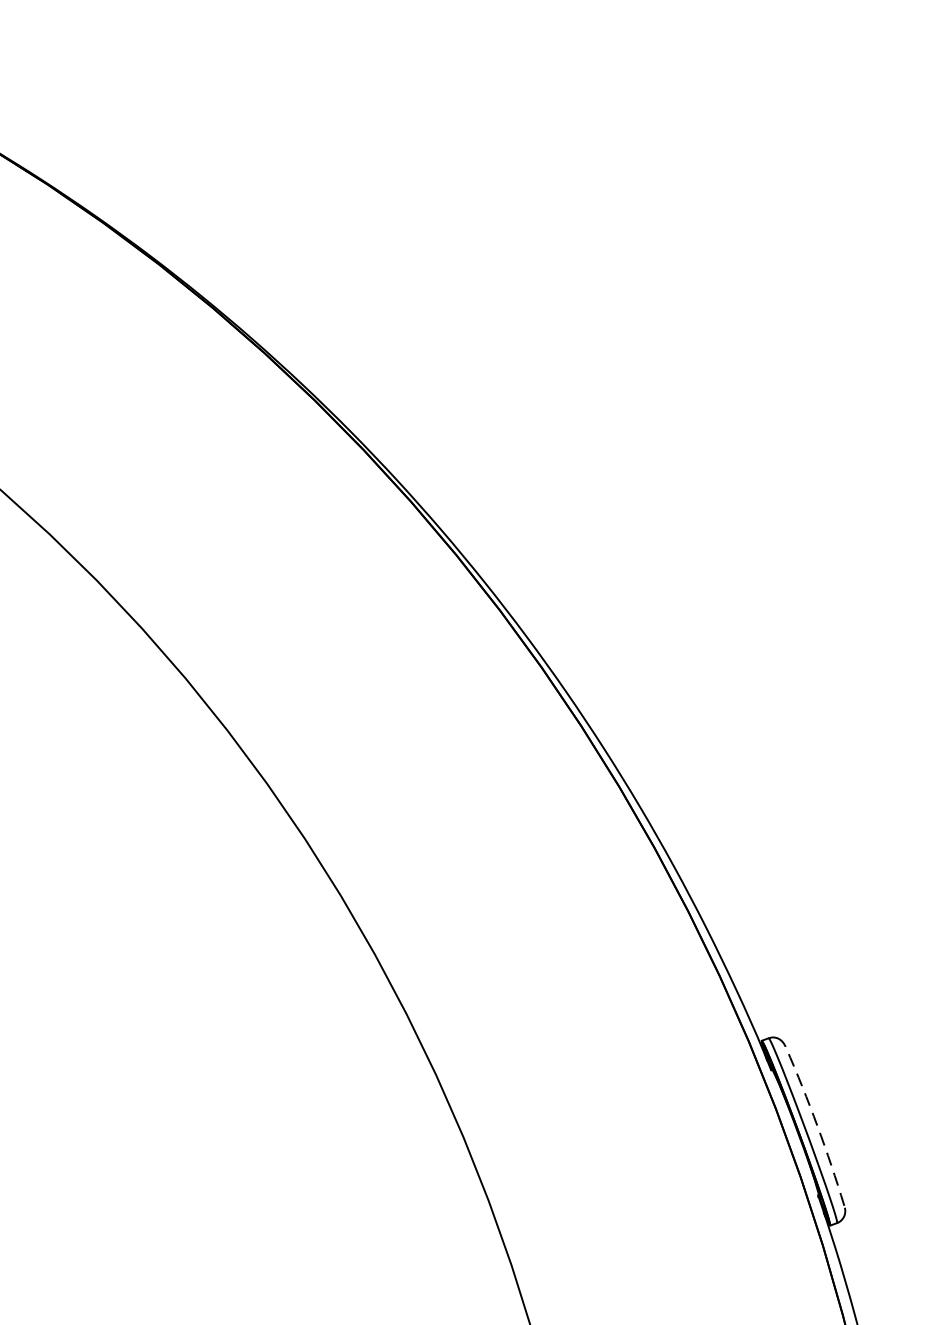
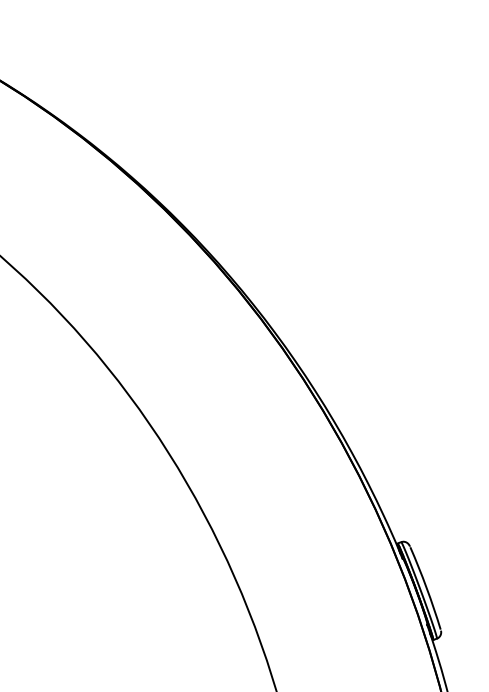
arc: (817, 1127) -> (426, 588), dashed -> solid

